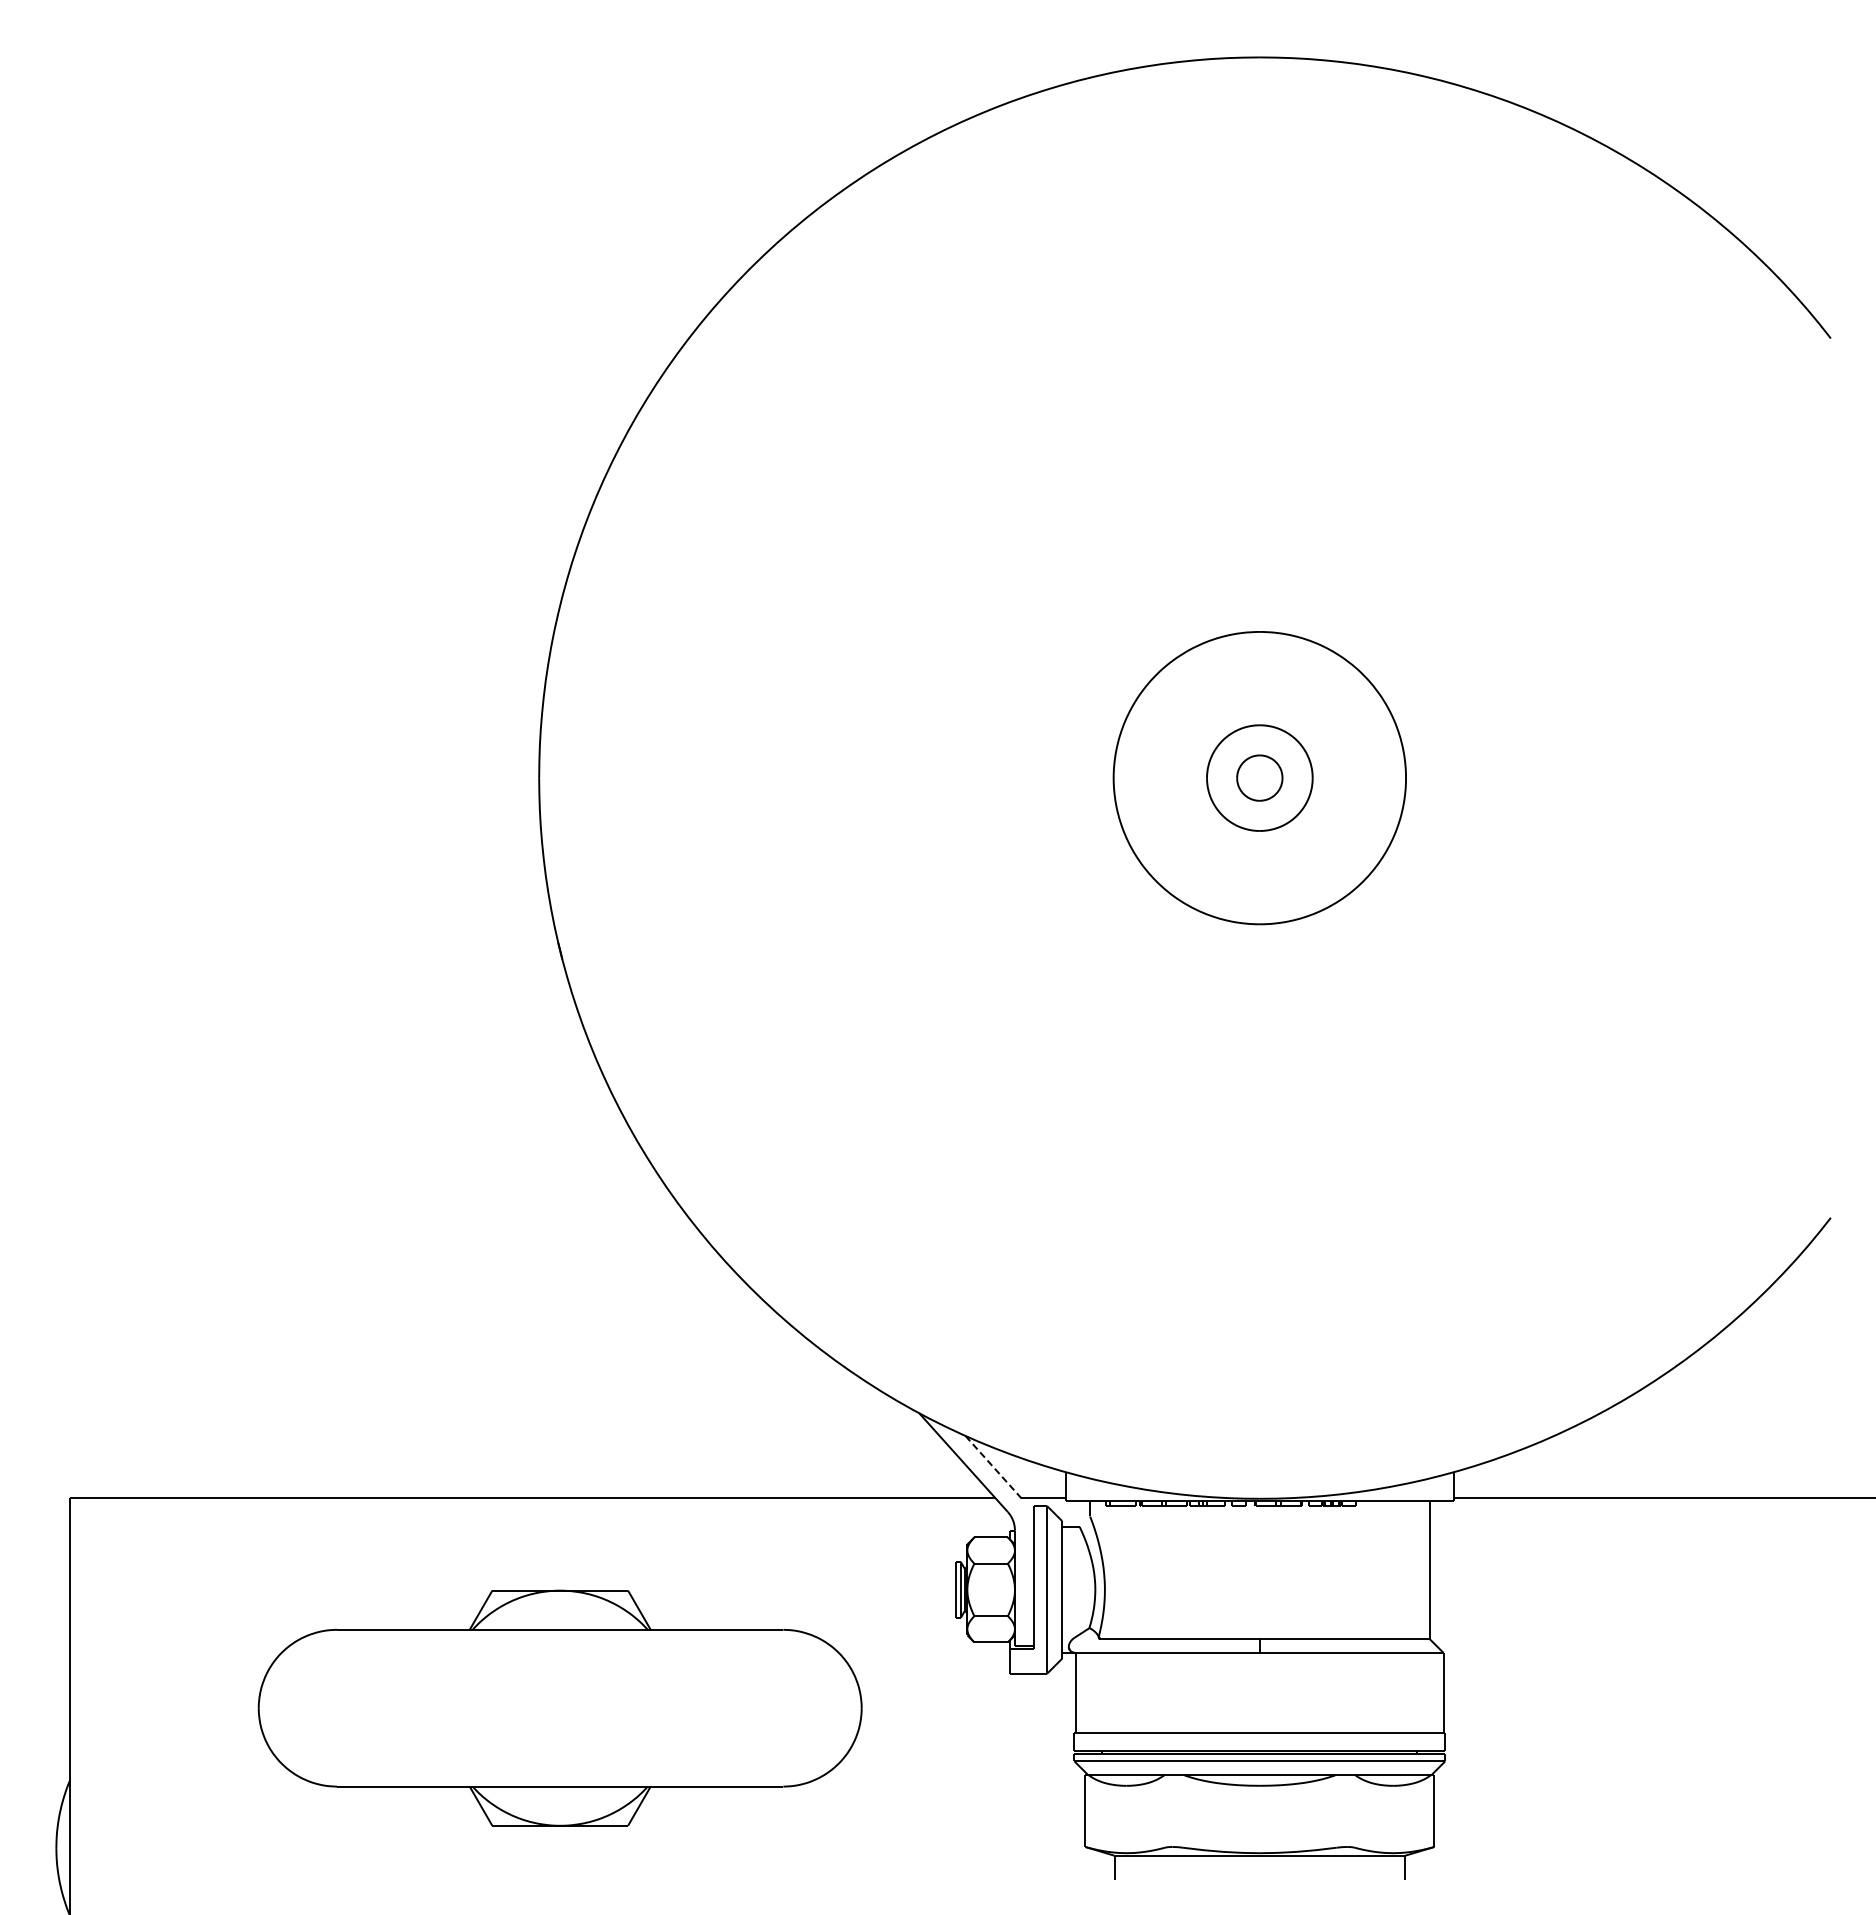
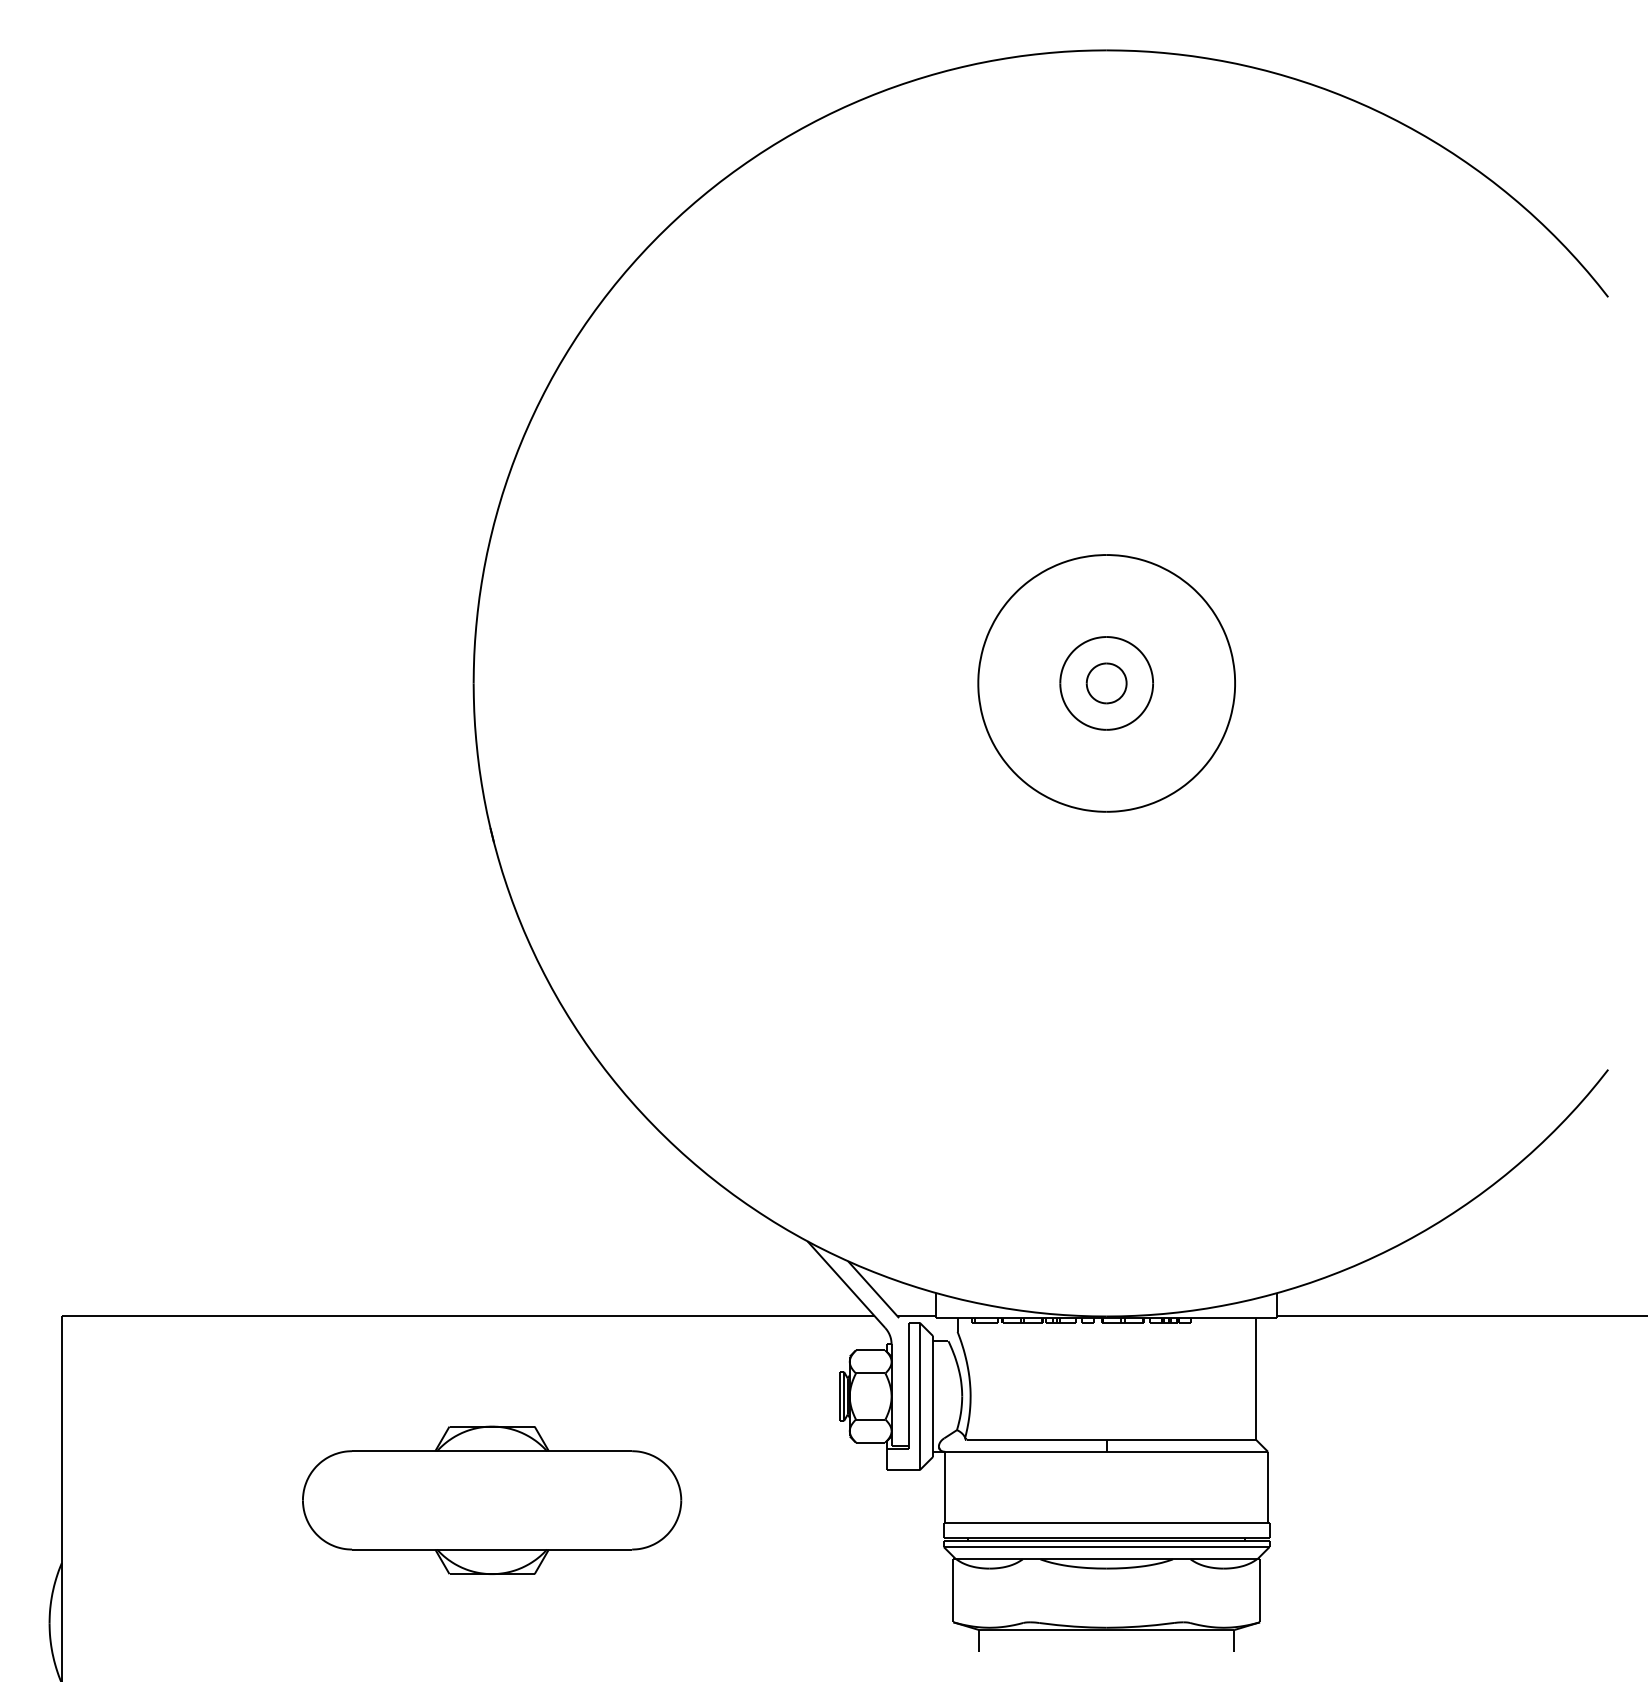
line: (994, 1468) -> (873, 1289), dashed -> solid
part: (559, 1707) -> (491, 1499), size x0.71

